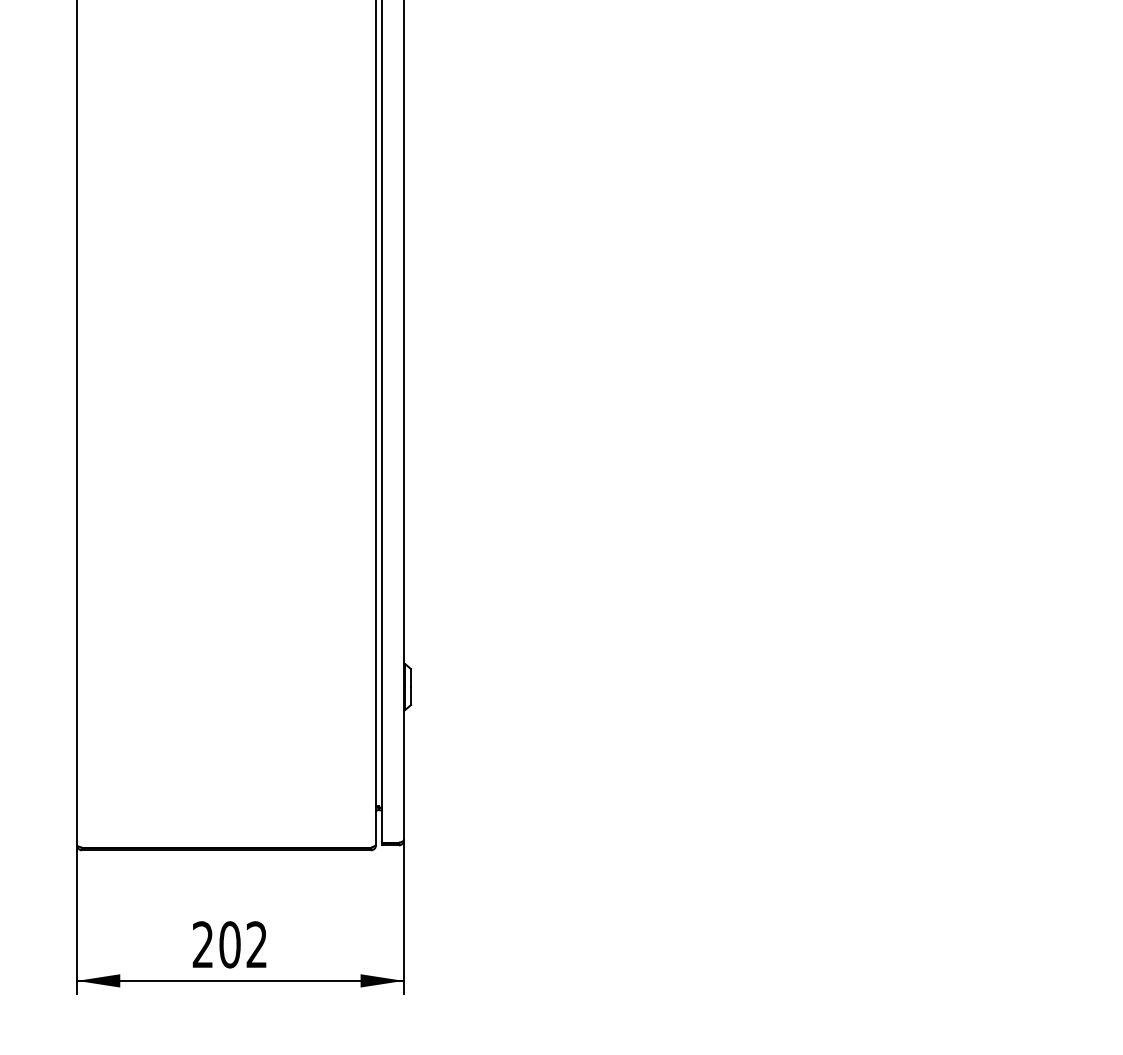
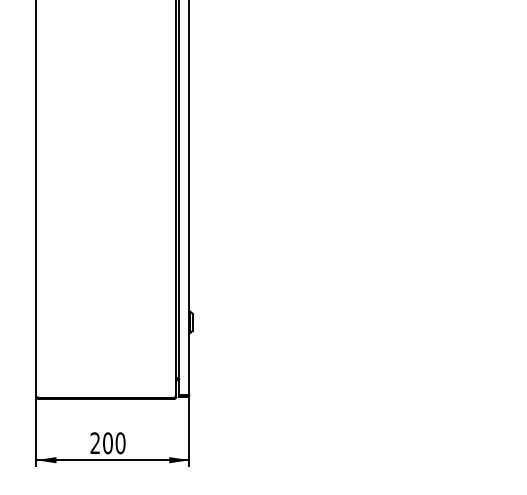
text: (256, 945) -> (120, 443), 202 -> 200

